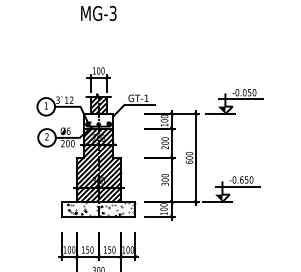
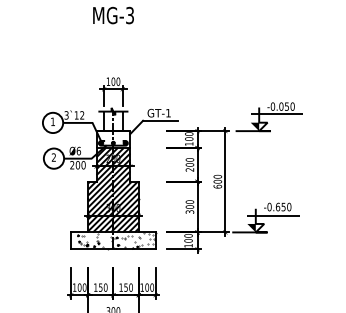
hatch: (98, 104) -> (113, 120), removed

